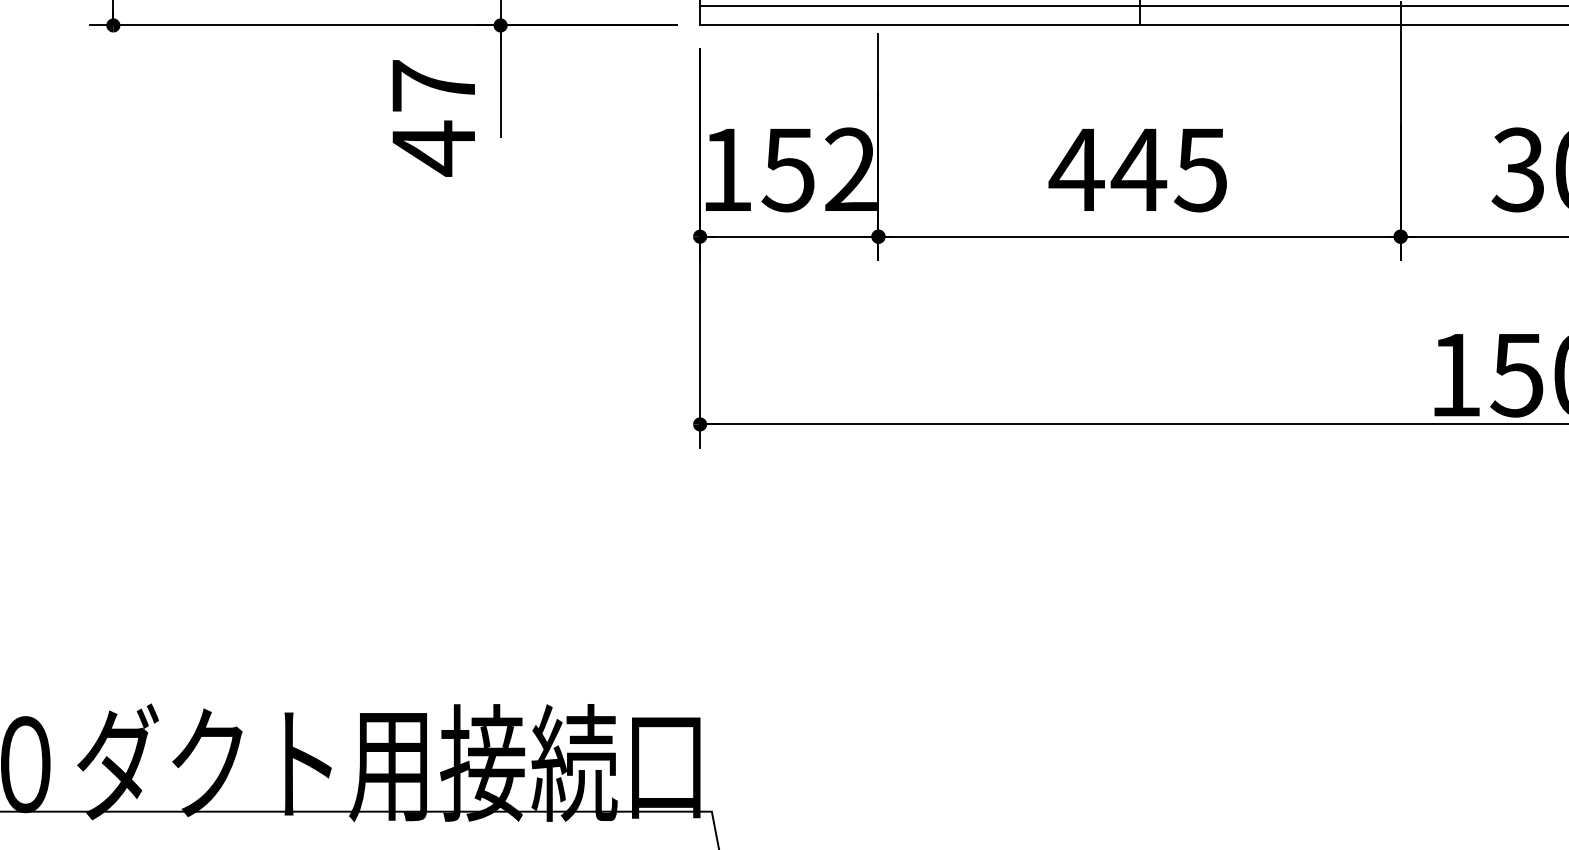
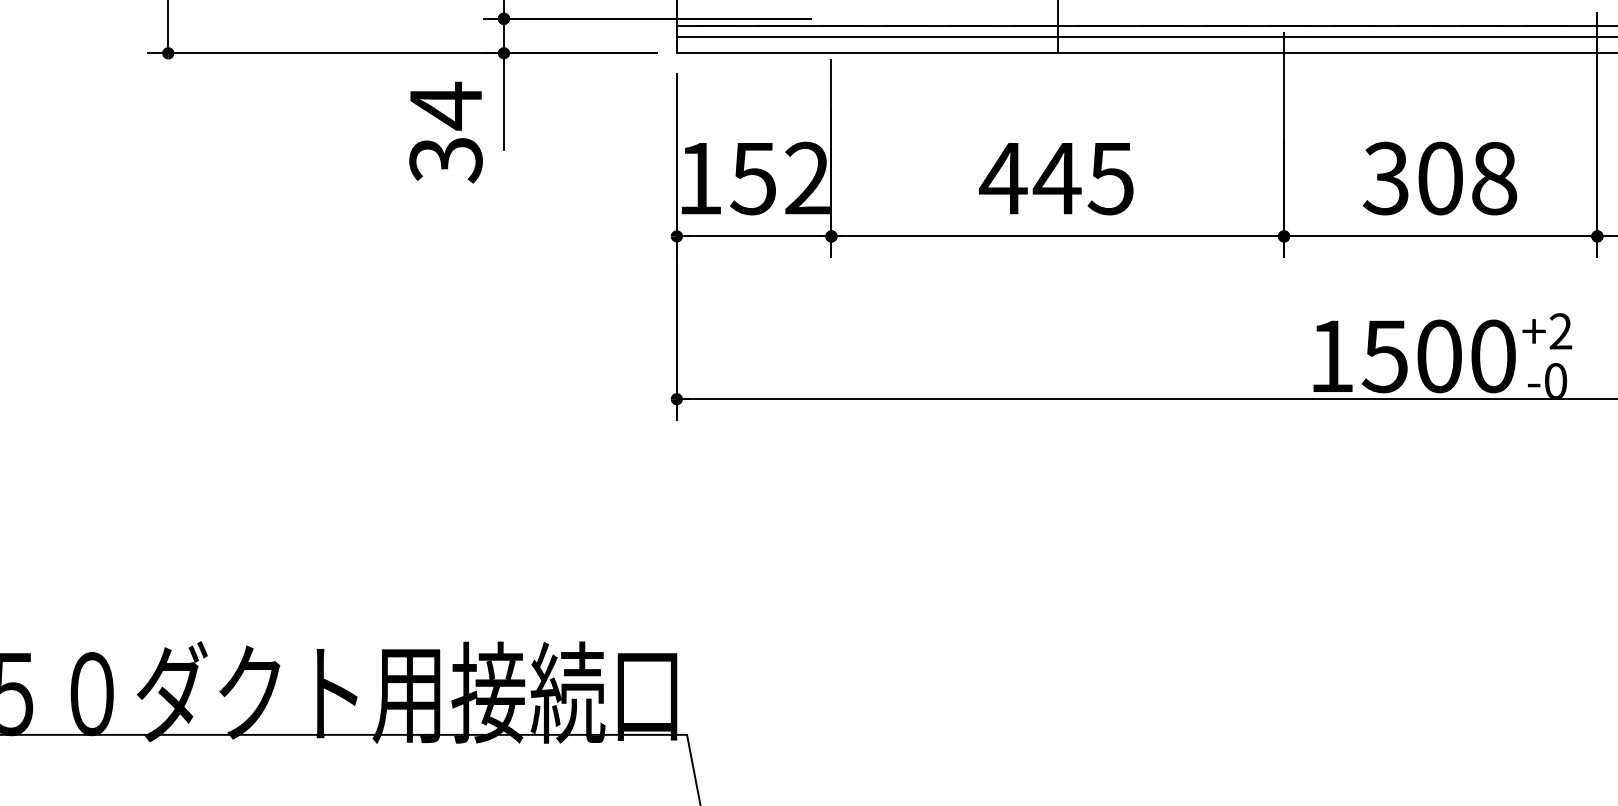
text: (433, 116) -> (445, 132), 47 -> 34

